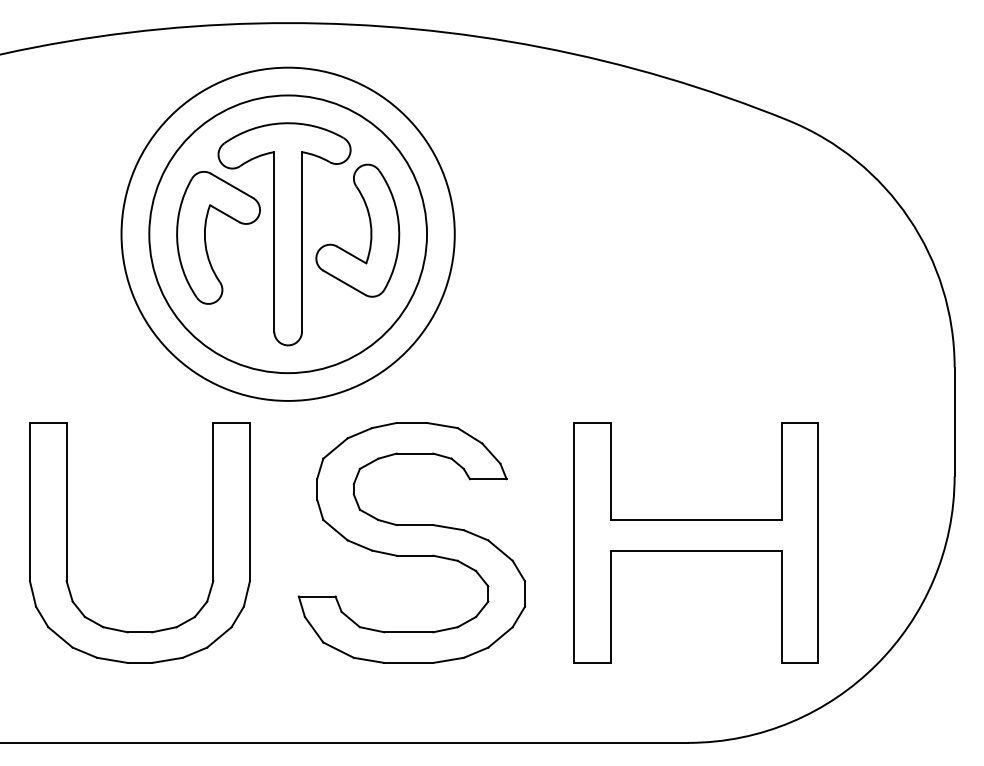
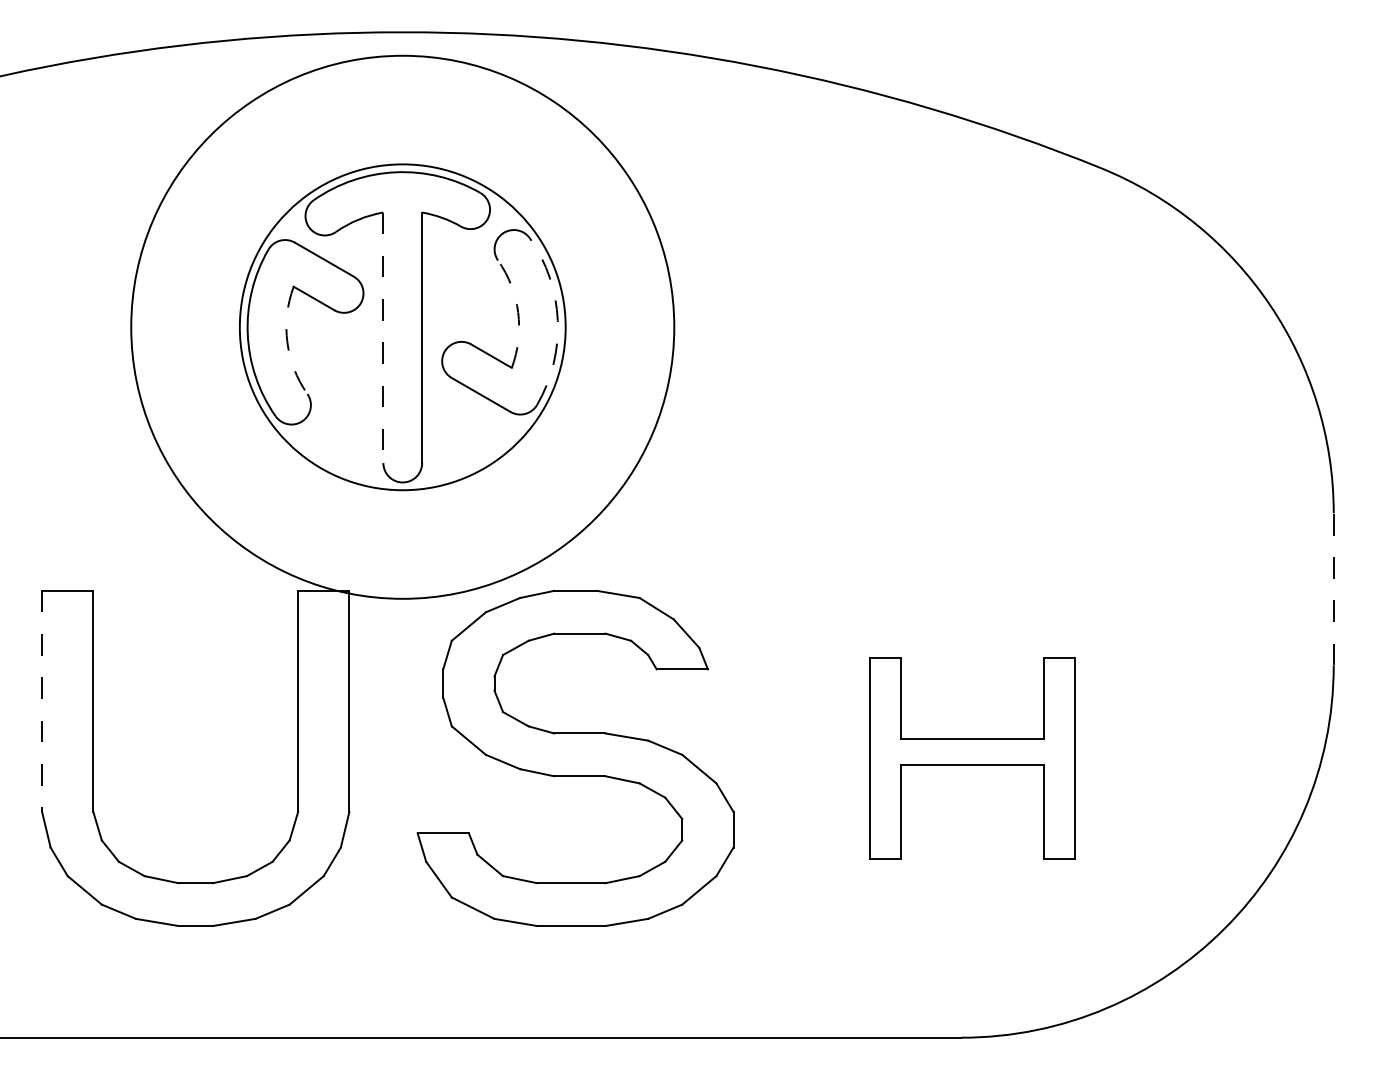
arc: (371, 223) -> (518, 312), solid -> dashed
arc: (398, 229) -> (557, 320), solid -> dashed
circle: (287, 234) -> (402, 327), size x0.7
circle: (287, 234) -> (402, 327), size x1.4
line: (274, 242) -> (383, 338), solid -> dashed
arc: (205, 245) -> (287, 342), solid -> dashed
line: (954, 422) -> (1333, 589), solid -> dashed
line: (30, 502) -> (42, 701), solid -> dashed
part: (696, 543) -> (972, 758), size x0.6

